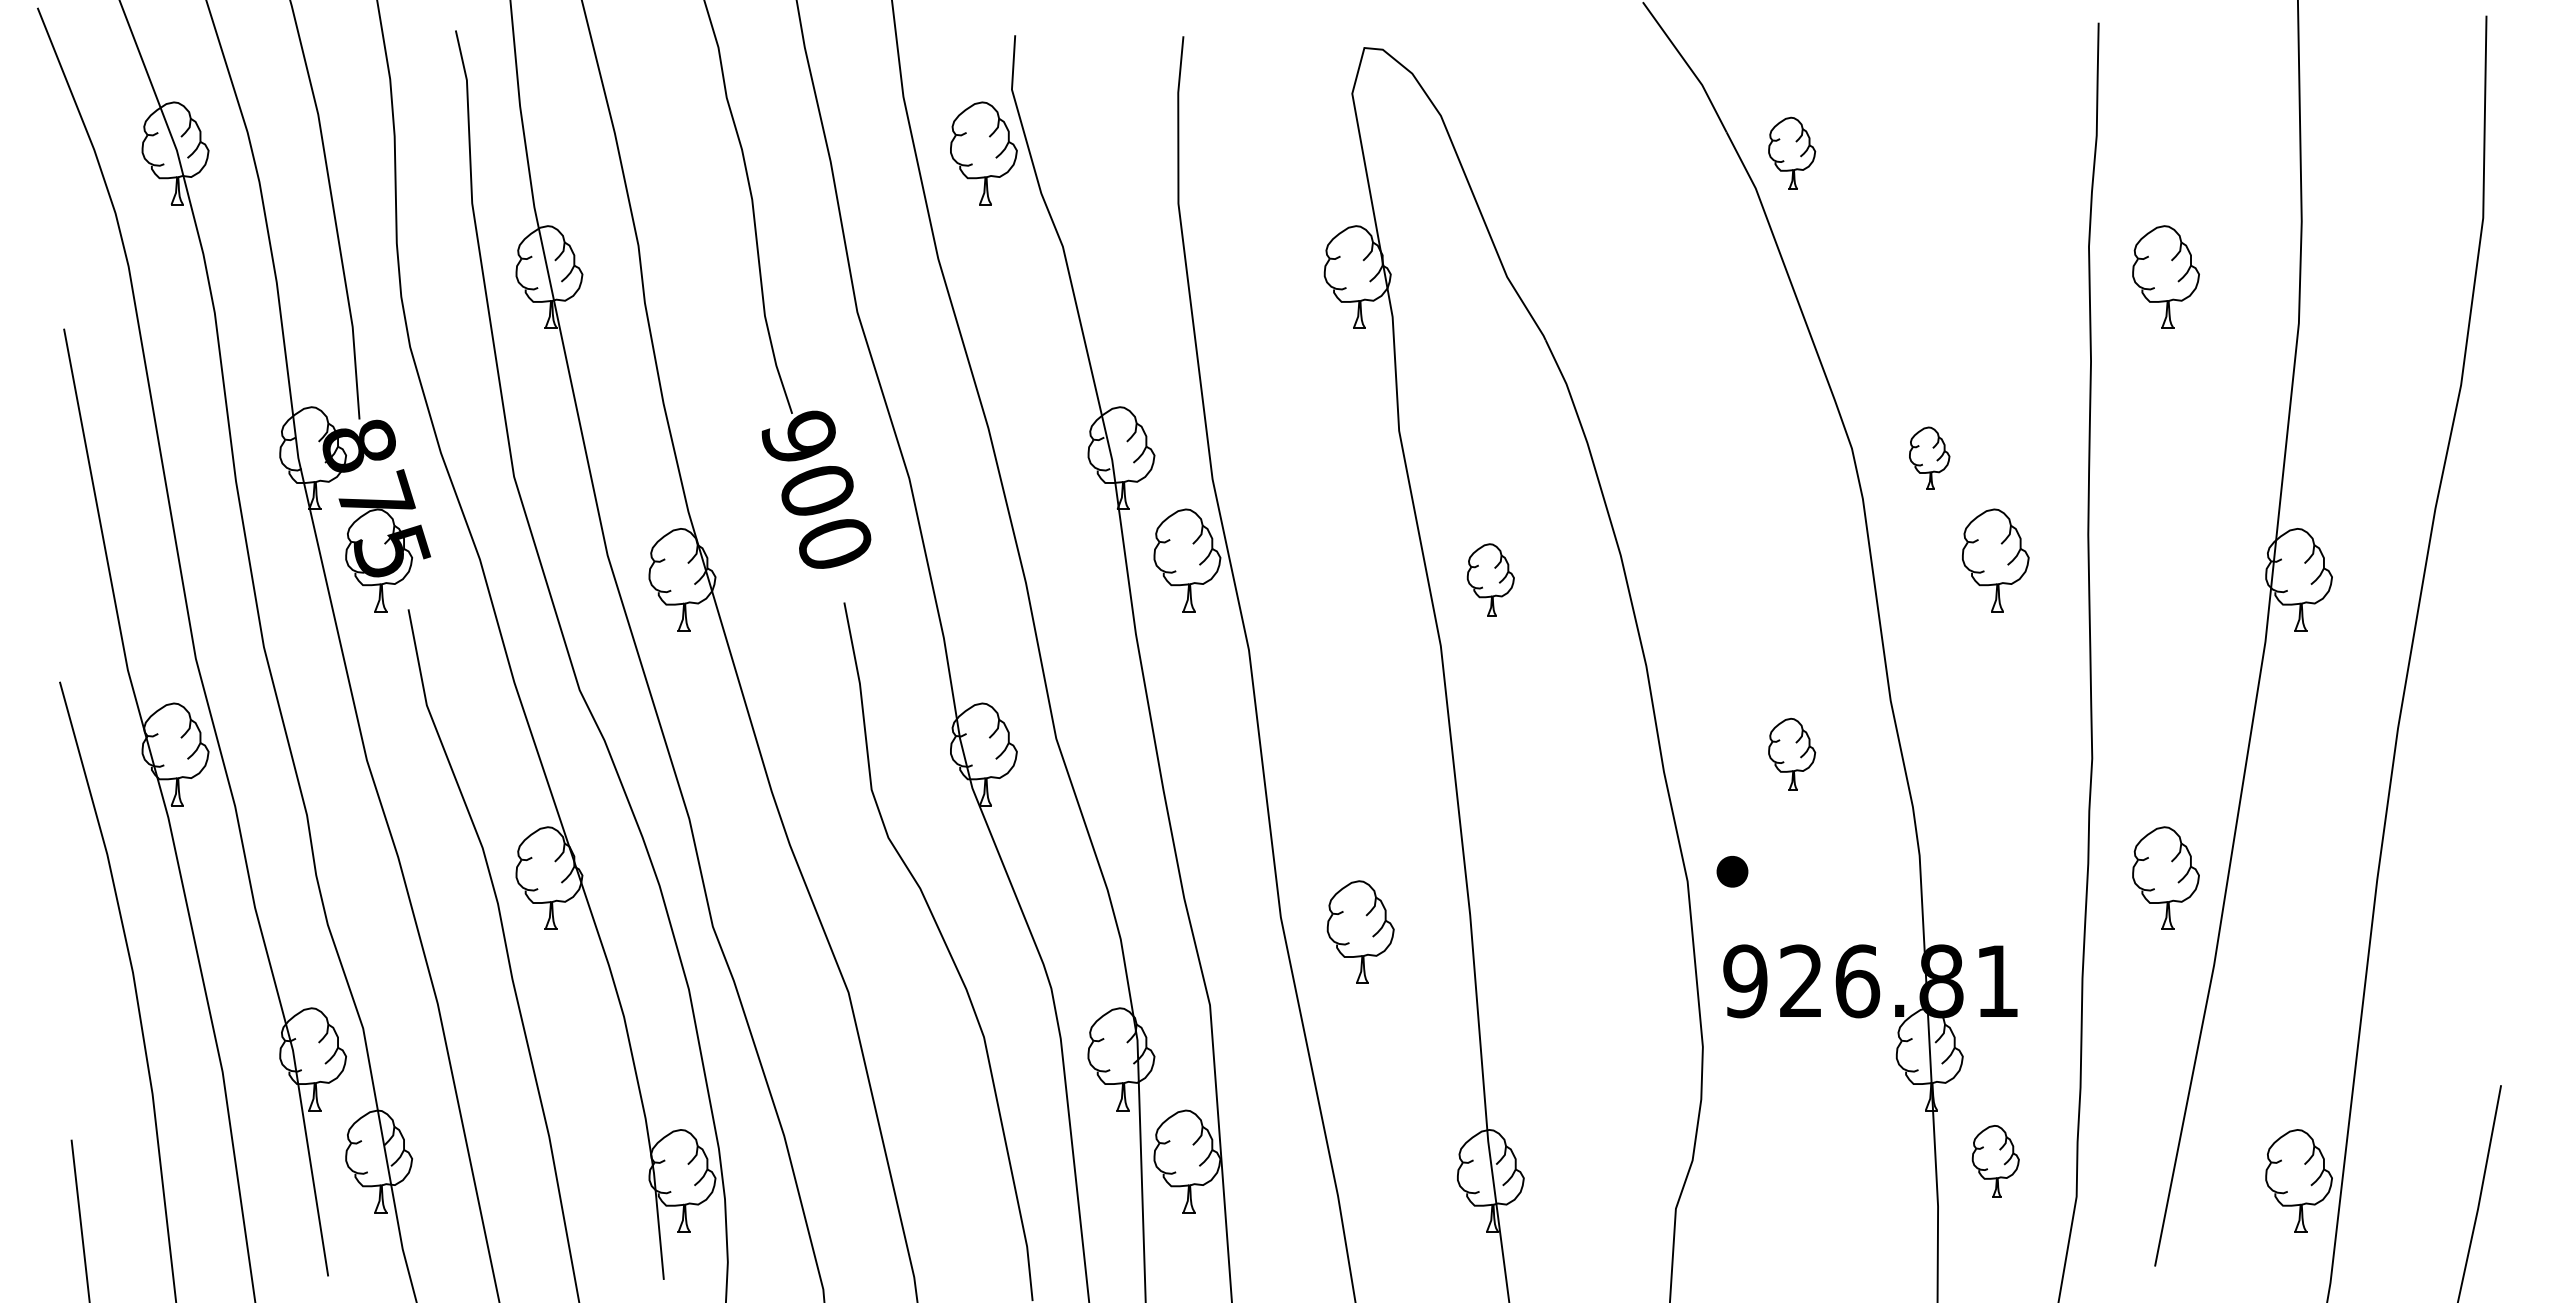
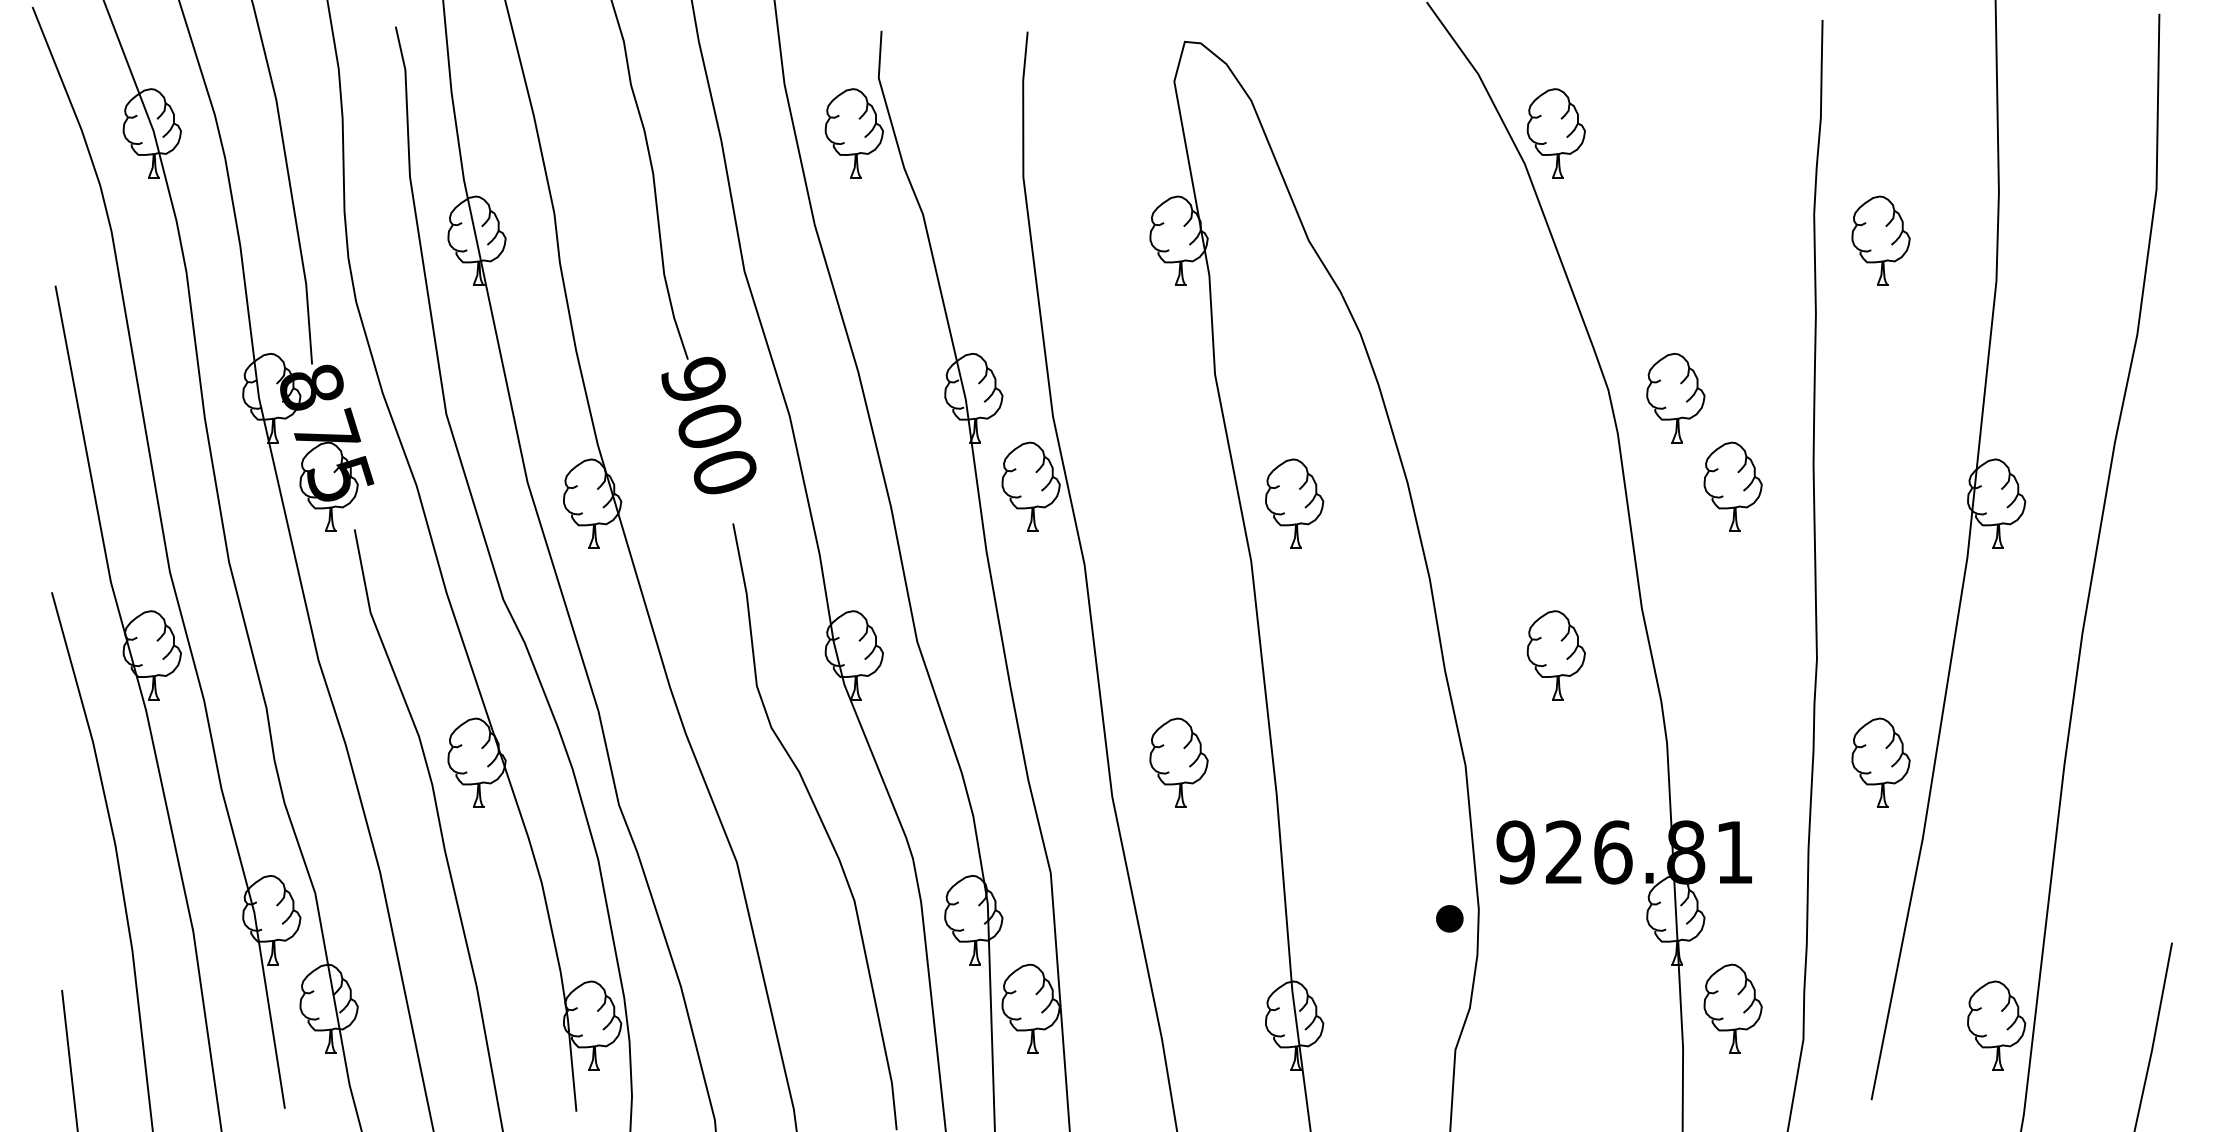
part: (1791, 153) -> (1555, 133), size x1.43
part: (1929, 457) -> (1675, 397), size x1.67
part: (1490, 579) -> (1294, 503), size x1.43
part: (1791, 754) -> (1555, 655), size x1.43
part: (1732, 871) -> (1449, 918), moved
part: (1360, 931) -> (1178, 762), moved
part: (1995, 1161) -> (1732, 1008), size x1.43

